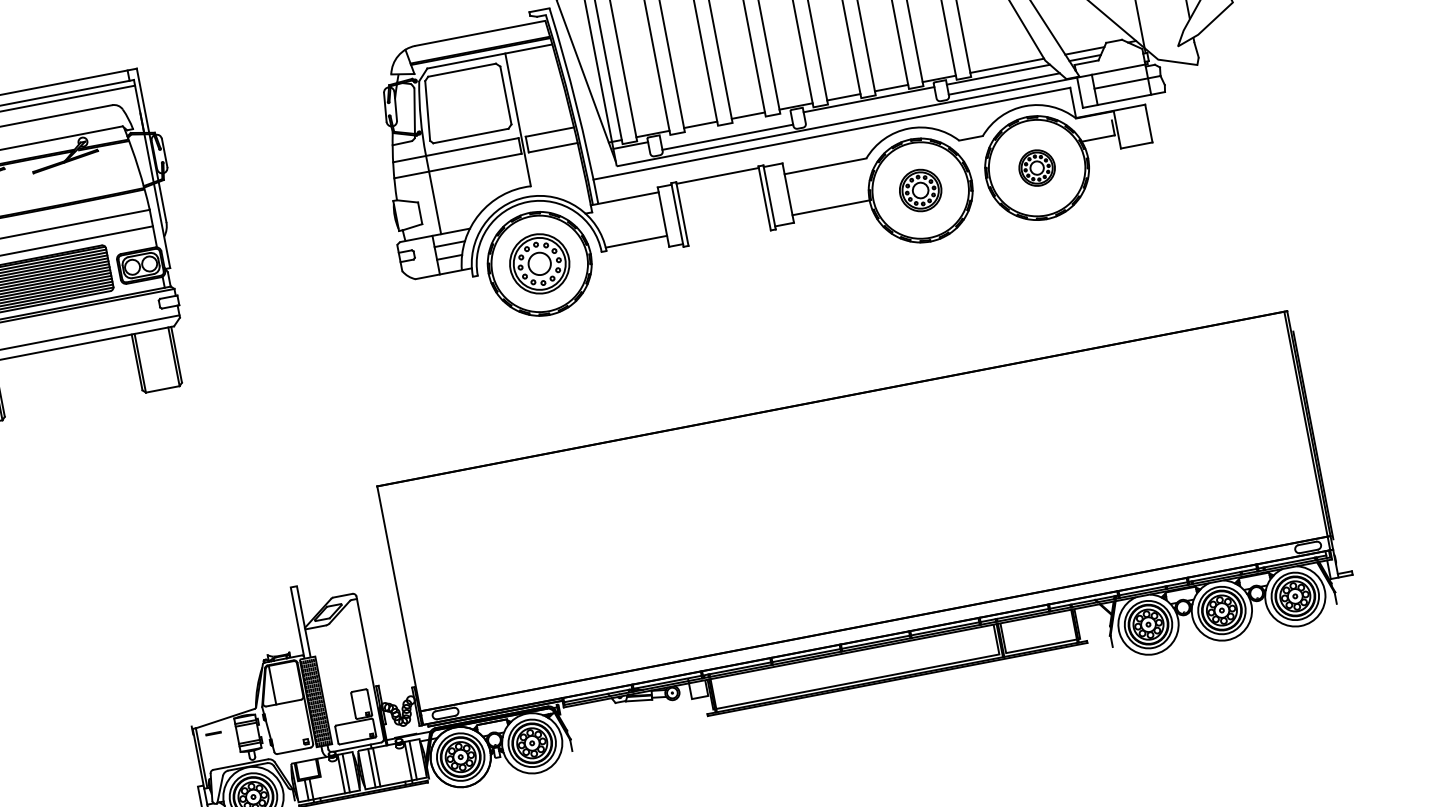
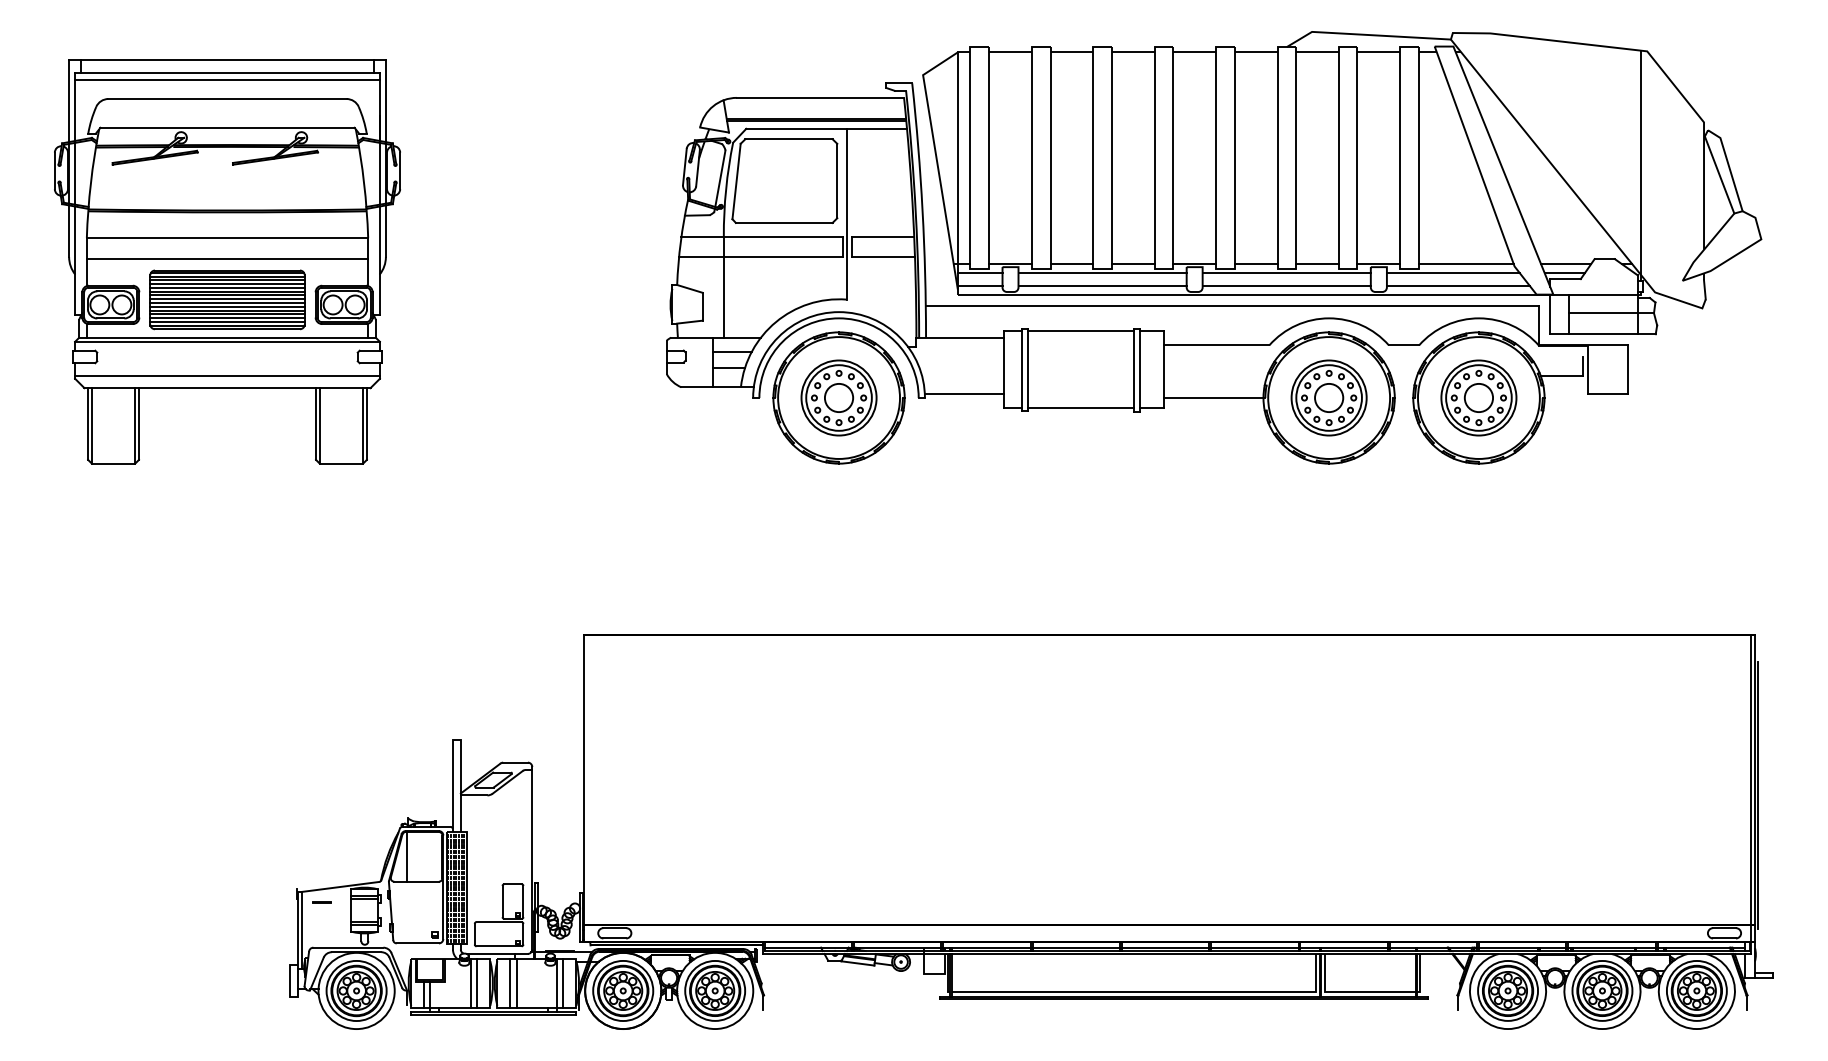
line: (870, 109) -> (1286, 285), added
line: (725, 126) -> (1102, 272), added
line: (632, 155) -> (979, 285), added
part: (1036, 167) -> (1478, 397), size x1.67
part: (920, 190) -> (1328, 397), size x1.43
line: (728, 235) -> (1080, 407), added

